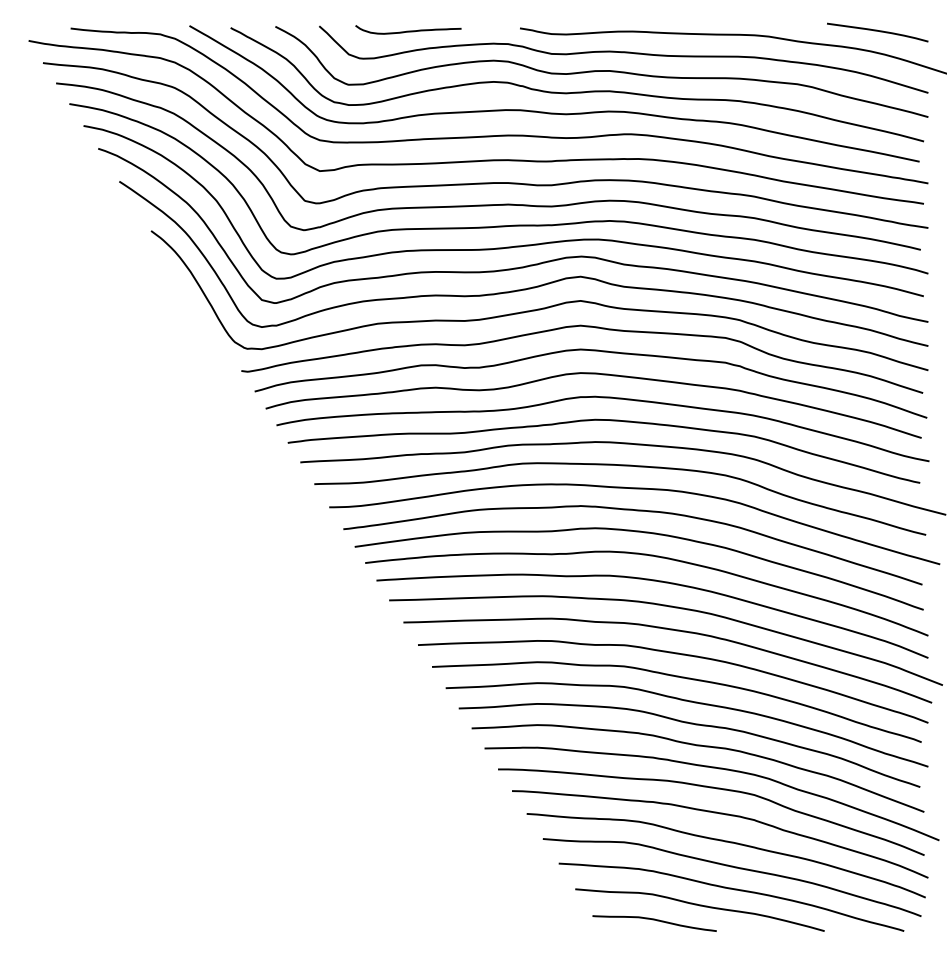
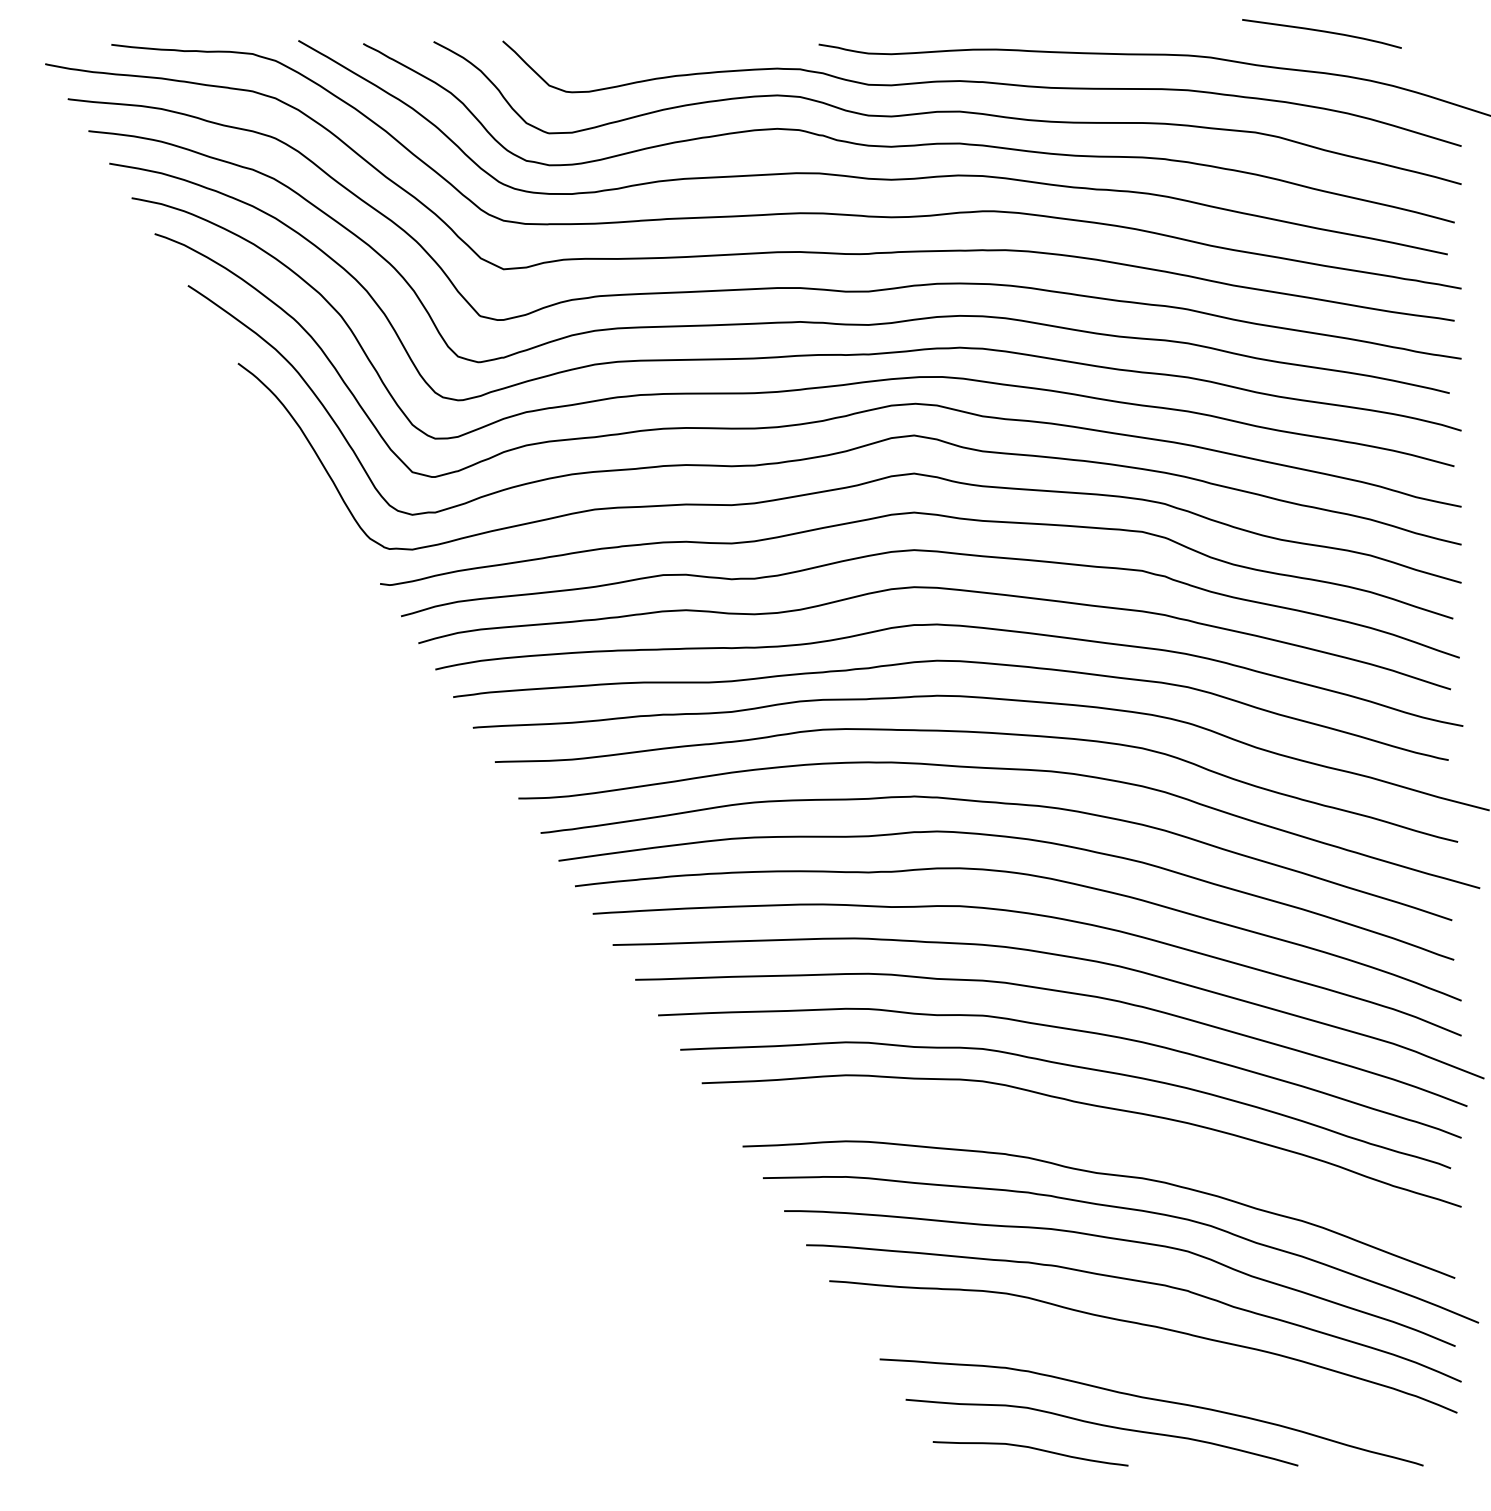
curve: (408, 30) -> (643, 47), removed
curve: (877, 31) -> (1321, 32), moved
curve: (695, 725) -> (1094, 1141), removed
curve: (735, 868) -> (1157, 1367), removed

